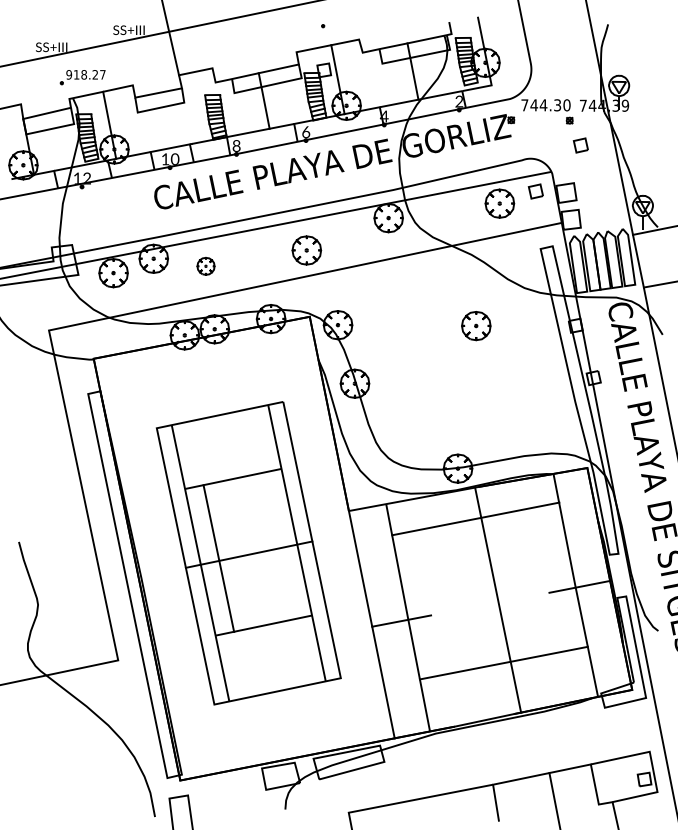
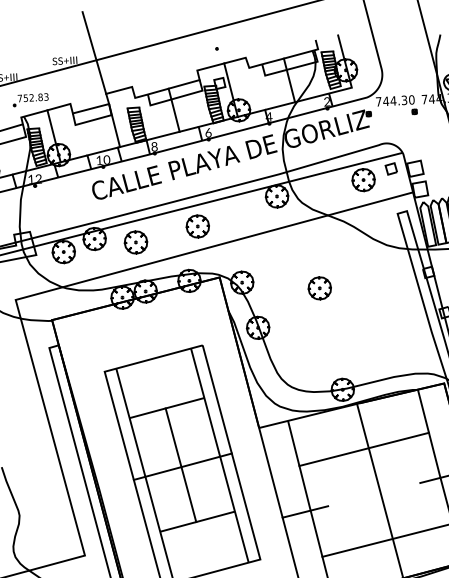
text: (85, 74) -> (32, 97), 918.27 -> 752.83
line: (187, 115) -> (114, 125), added
part: (580, 145) -> (424, 130), removed
part: (306, 250) -> (197, 226), moved
part: (205, 266) -> (135, 242), size x1.67
part: (476, 326) -> (320, 288), moved
line: (475, 518) -> (363, 449), moved
line: (218, 558) -> (180, 465), moved

